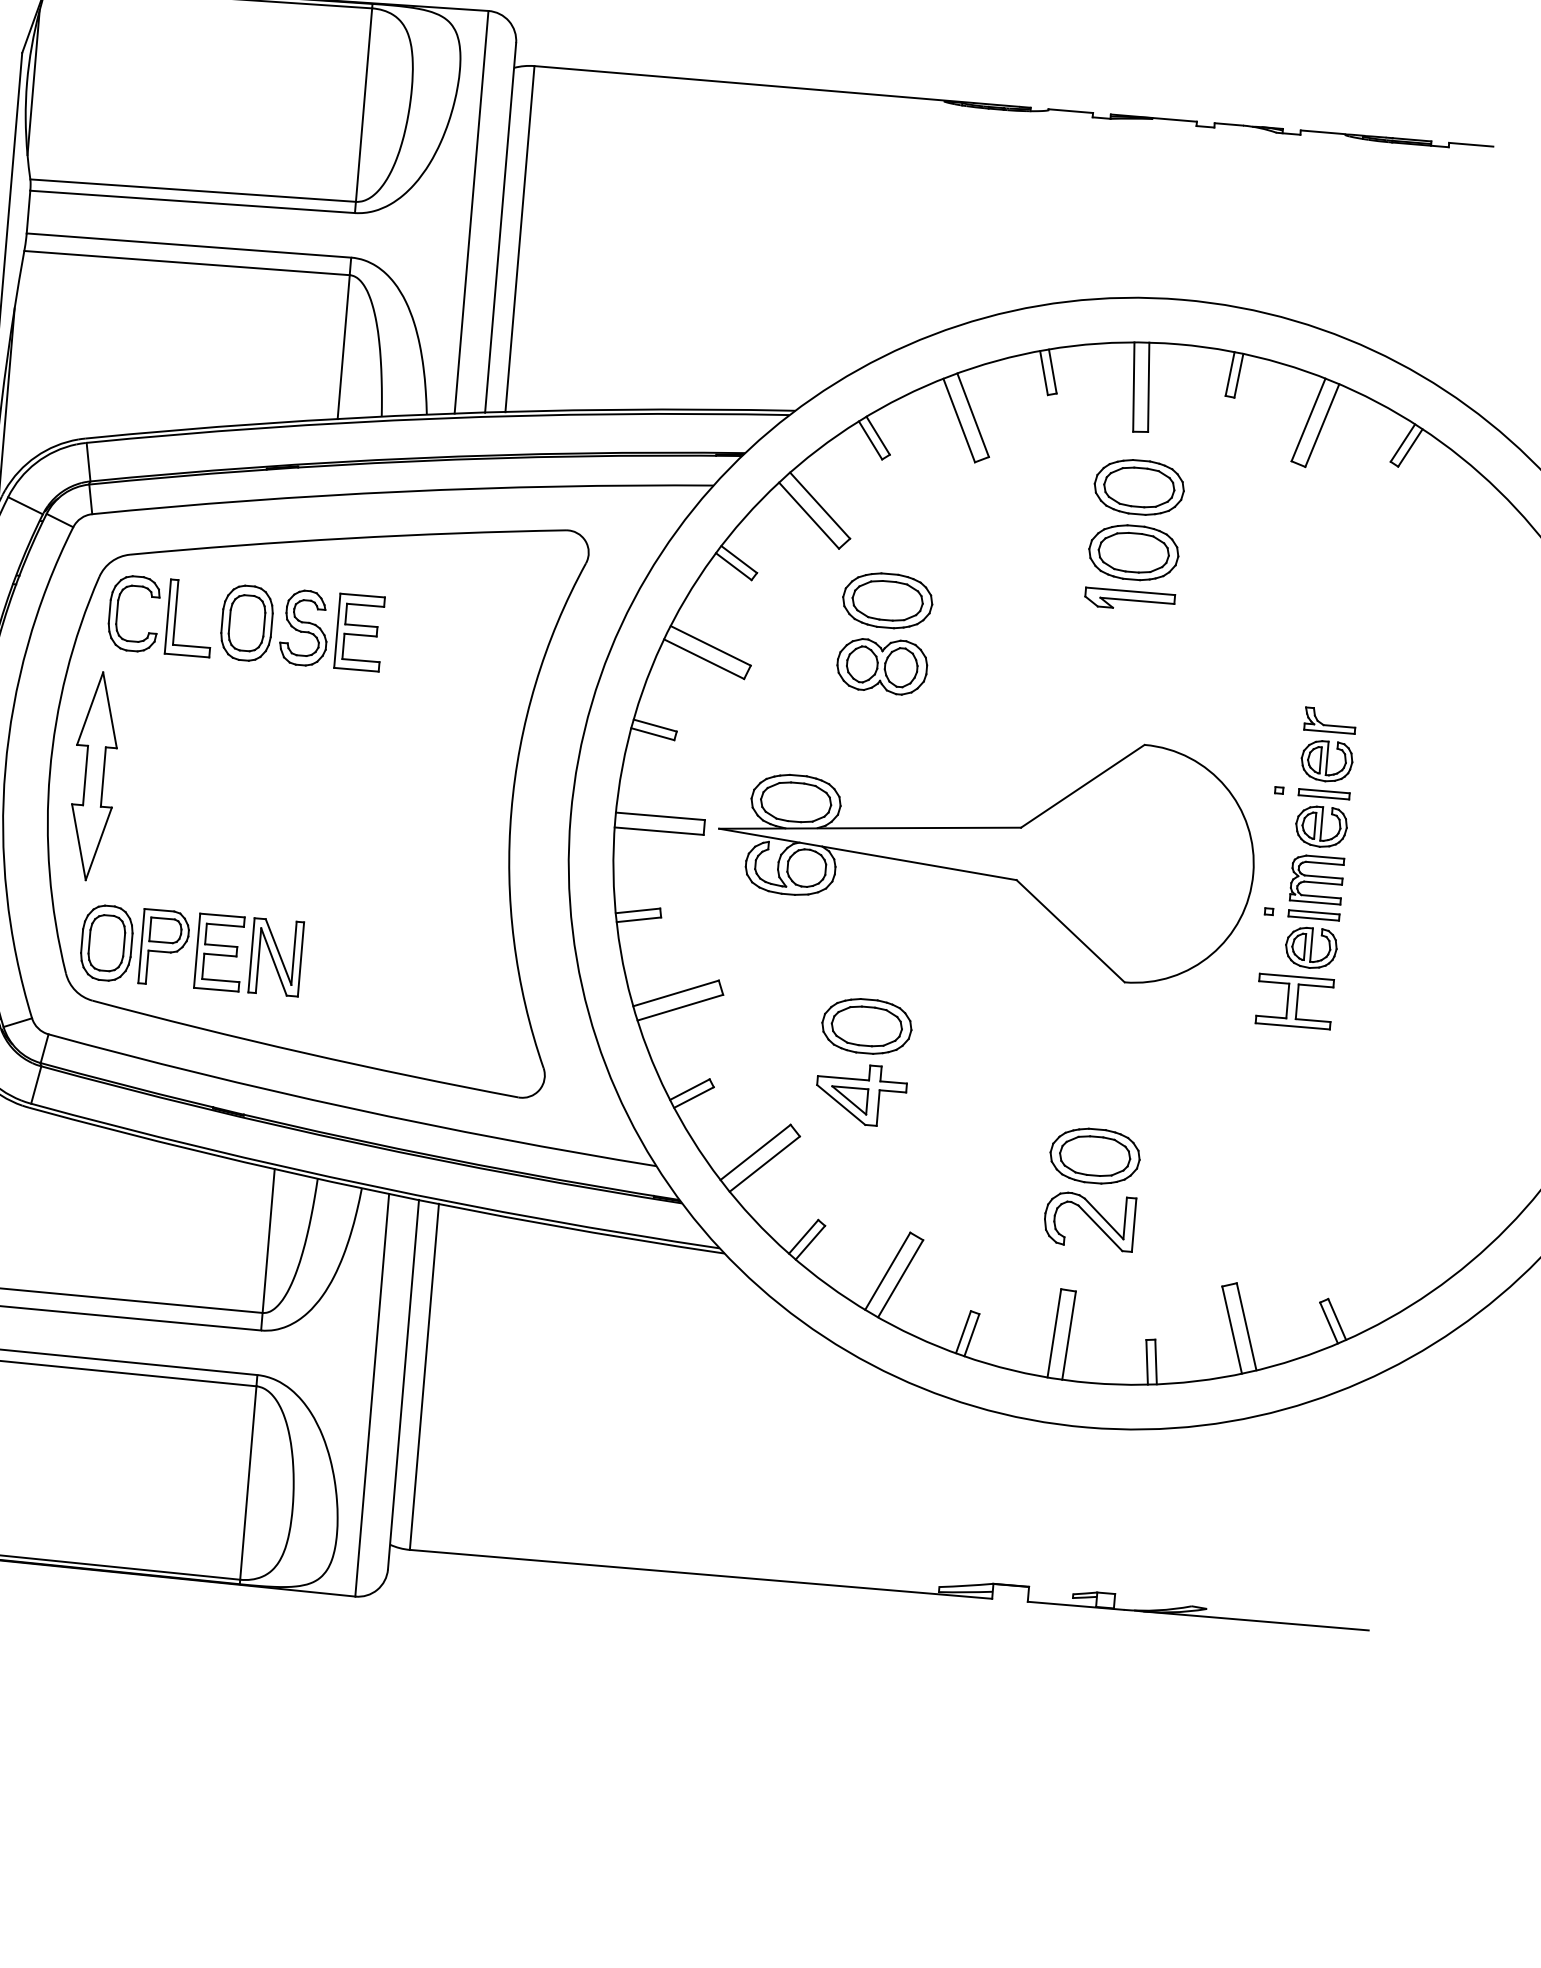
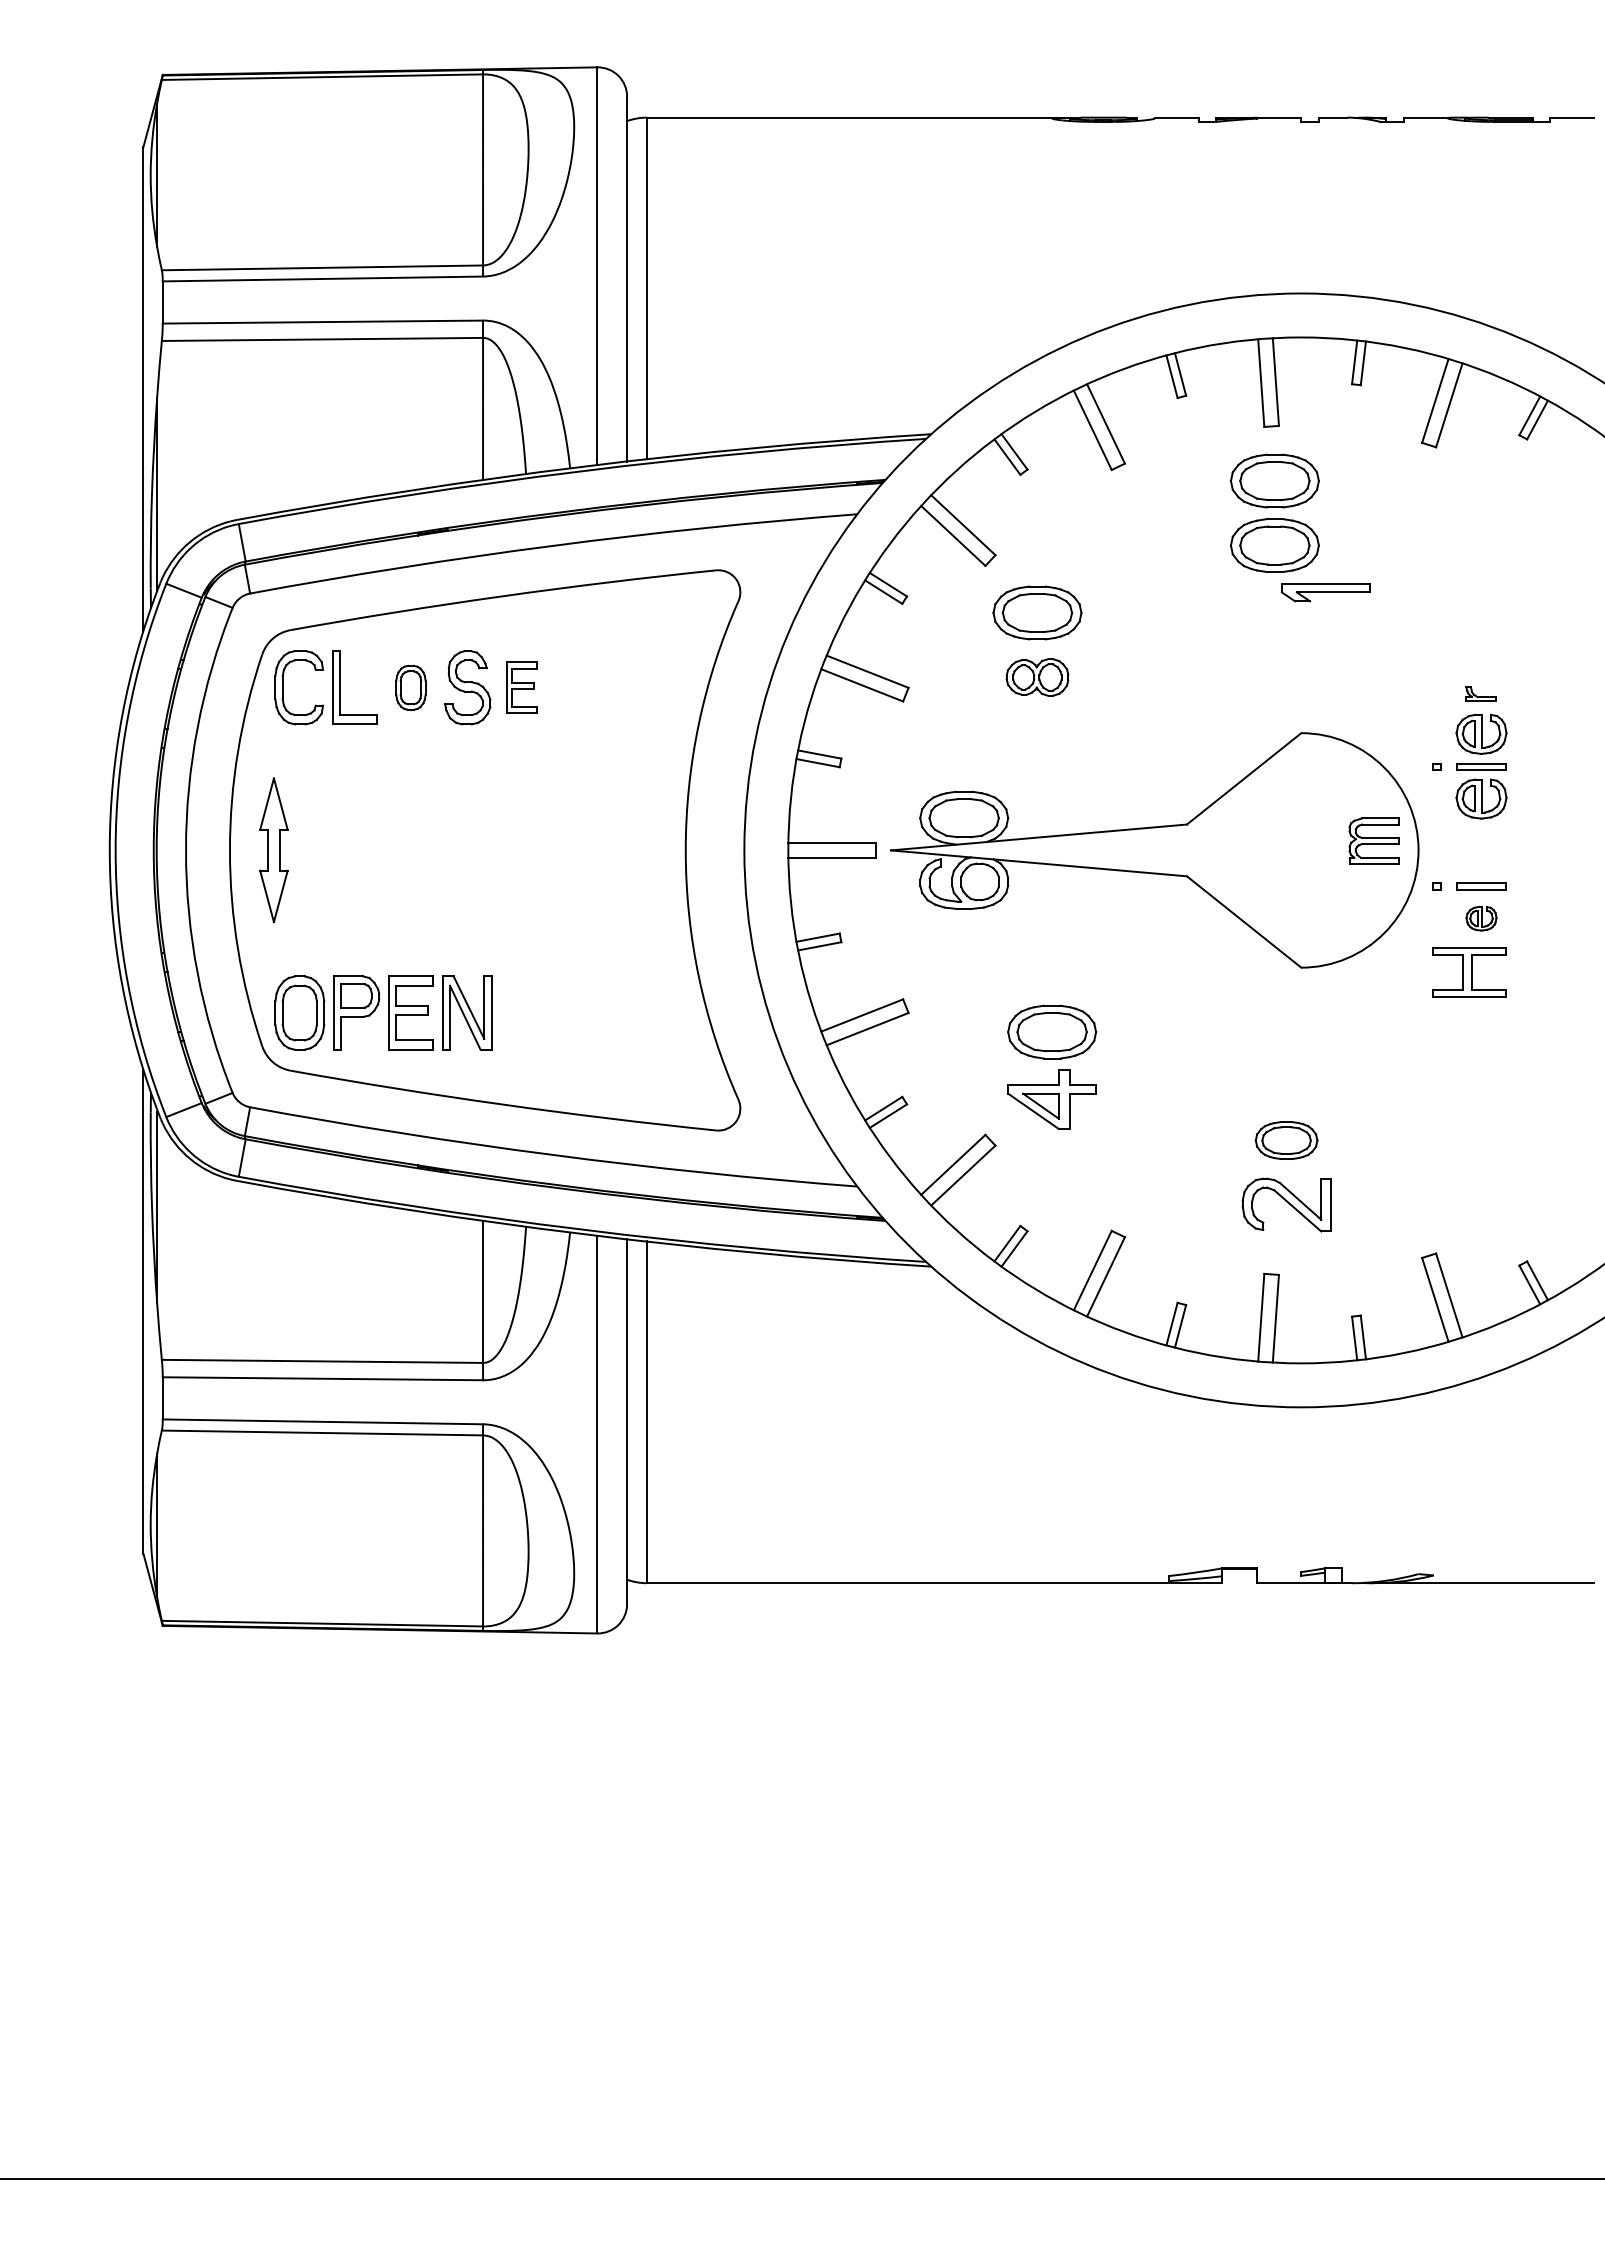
part: (1129, 600) -> (1325, 592), moved
part: (246, 622) -> (410, 687), size x0.6
part: (358, 632) -> (521, 687), size x0.7
part: (882, 666) -> (1037, 677), size x0.7
part: (1329, 719) -> (1480, 693), size x0.6
part: (94, 775) -> (273, 849), size x0.7
part: (1316, 878) -> (1373, 840), moved
part: (1311, 947) -> (1481, 918), size x0.6
part: (1094, 1156) -> (1286, 1140), size x0.7

